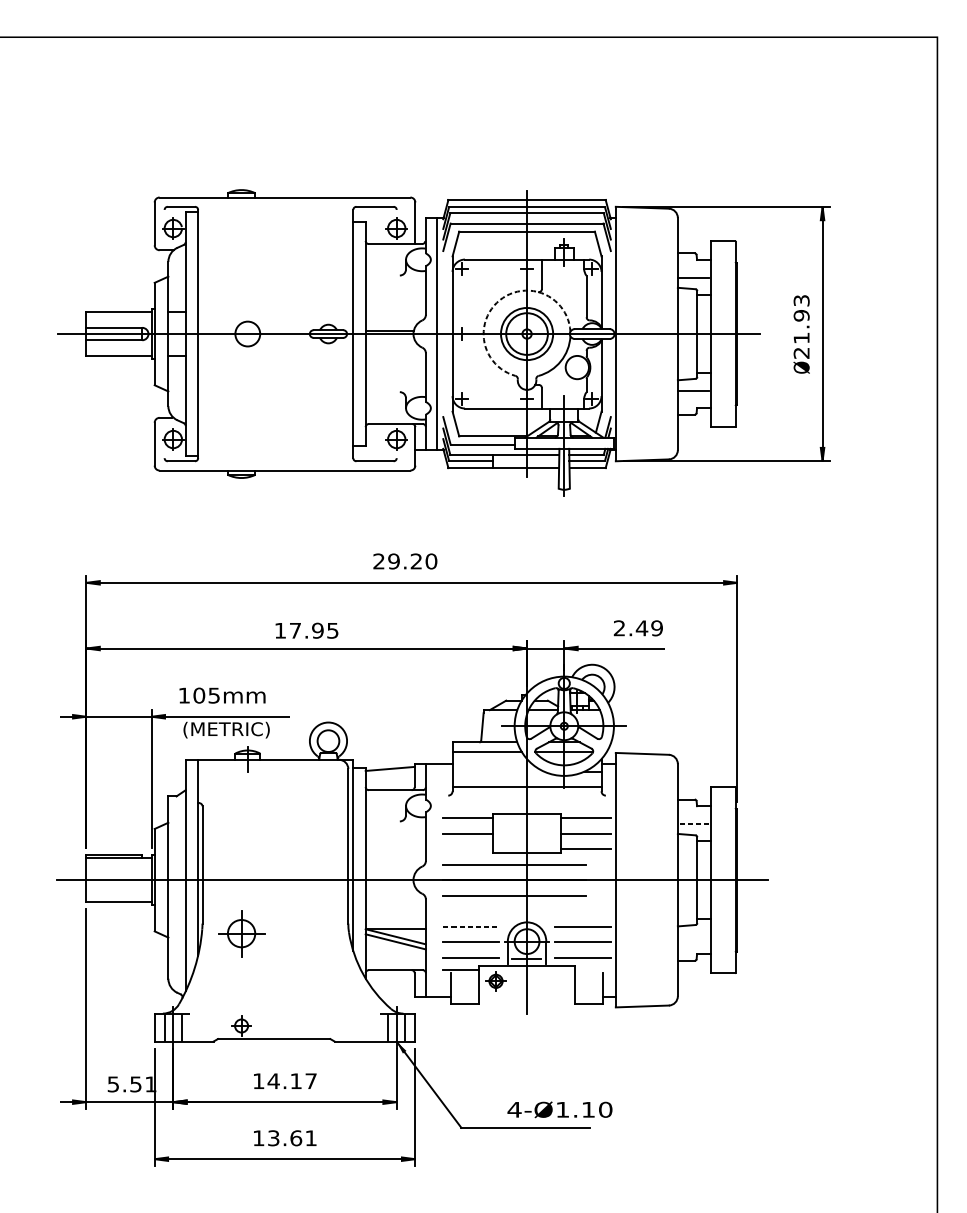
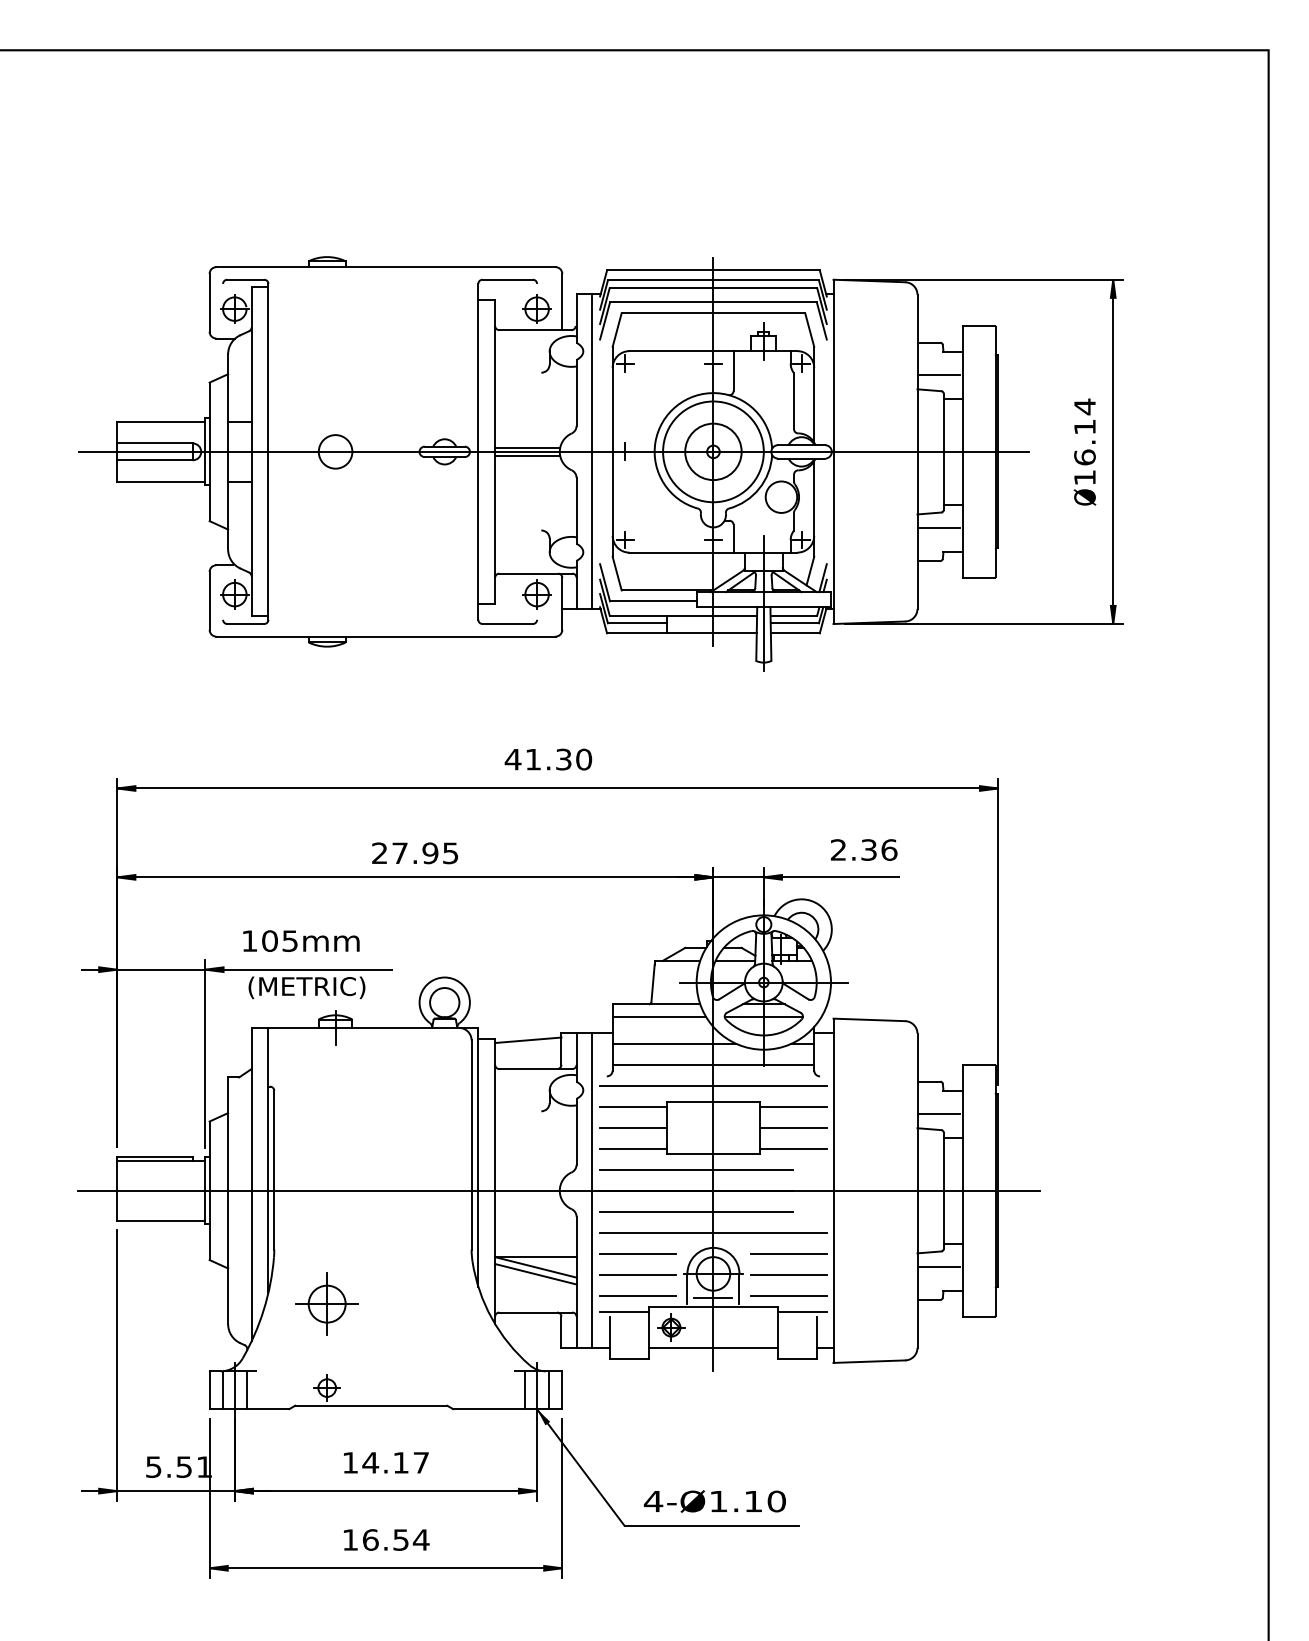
arc: (499, 300) -> (676, 406), dashed -> solid
text: (801, 326) -> (1084, 441), 21.93 -> 16.14
circle: (527, 333) -> (713, 451), size x1.43
line: (389, 337) -> (527, 456), added
text: (397, 561) -> (537, 759), 29.20 -> 41.30
text: (649, 627) -> (878, 849), 2.49 -> 2.36
text: (280, 630) -> (379, 852), 17.95 -> 27.95
line: (498, 771) -> (674, 1043), added
line: (527, 802) -> (713, 1085), added
line: (693, 823) -> (938, 1114), dashed -> solid
line: (467, 848) -> (633, 1148), added
line: (436, 879) -> (591, 1190), added
line: (527, 911) -> (713, 1232), added
line: (470, 926) -> (637, 1253), dashed -> solid
part: (241, 933) -> (326, 1303), moved
line: (693, 936) -> (938, 1267), added
line: (592, 969) -> (802, 1311), added
line: (527, 996) -> (713, 1348), added
text: (559, 1109) -> (714, 1501), moved
text: (292, 1137) -> (396, 1539), 13.61 -> 16.54

